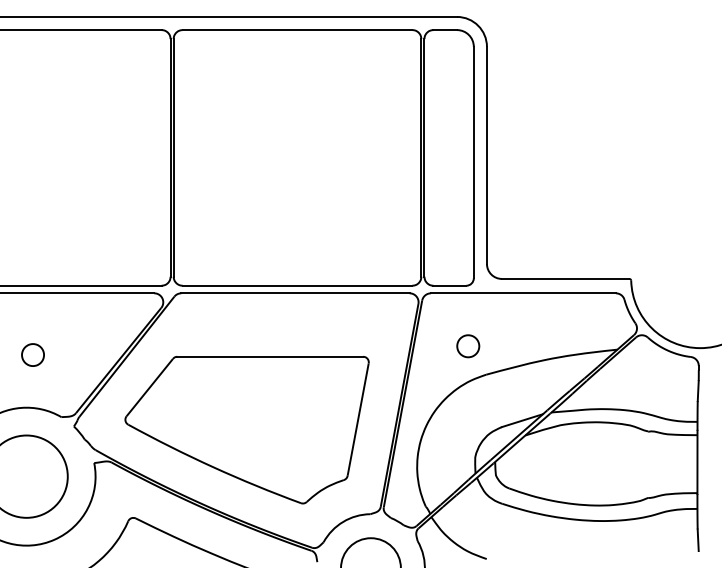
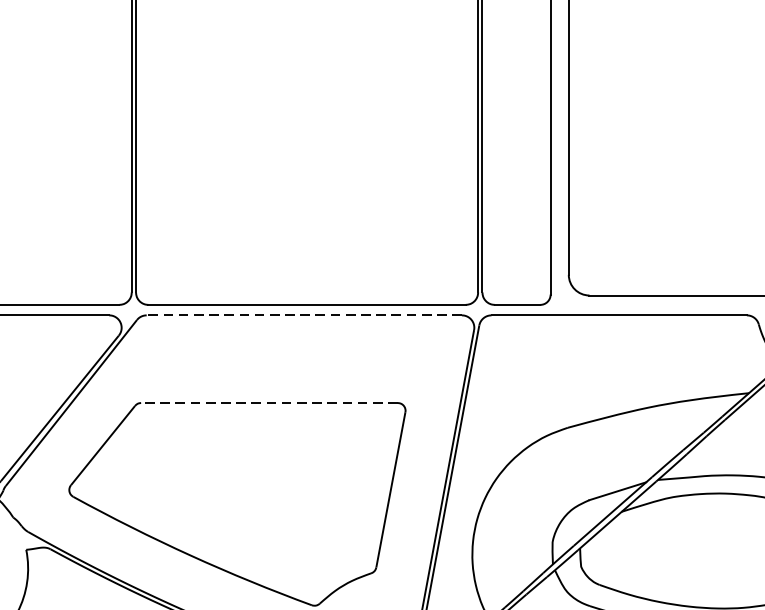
line: (295, 293) -> (304, 315), solid -> dashed
part: (468, 346) -> (543, 388), removed
line: (270, 356) -> (269, 402), solid -> dashed

